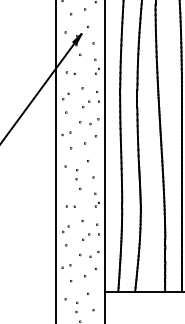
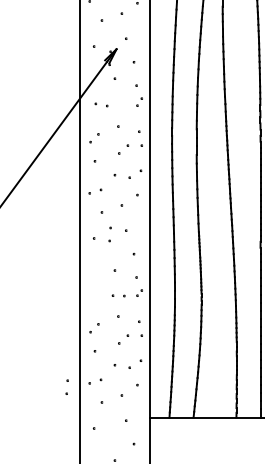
part: (76, 174) -> (109, 234), moved
part: (70, 206) -> (118, 295), moved
part: (76, 307) -> (66, 387), moved

